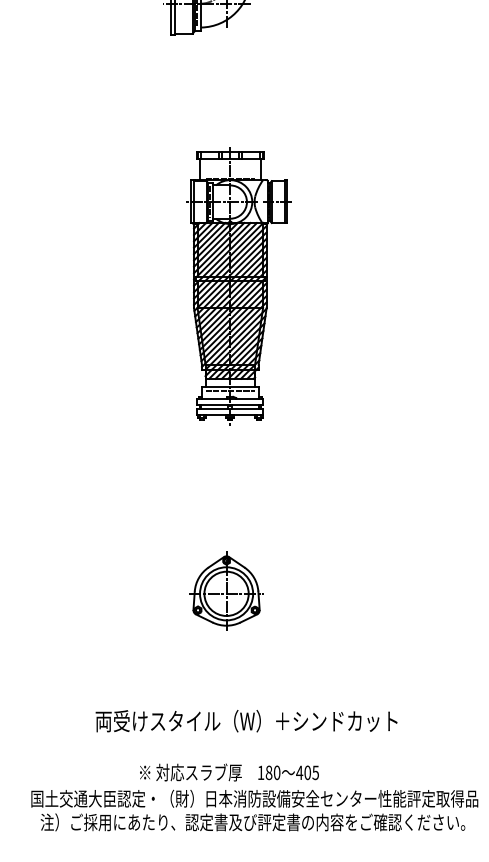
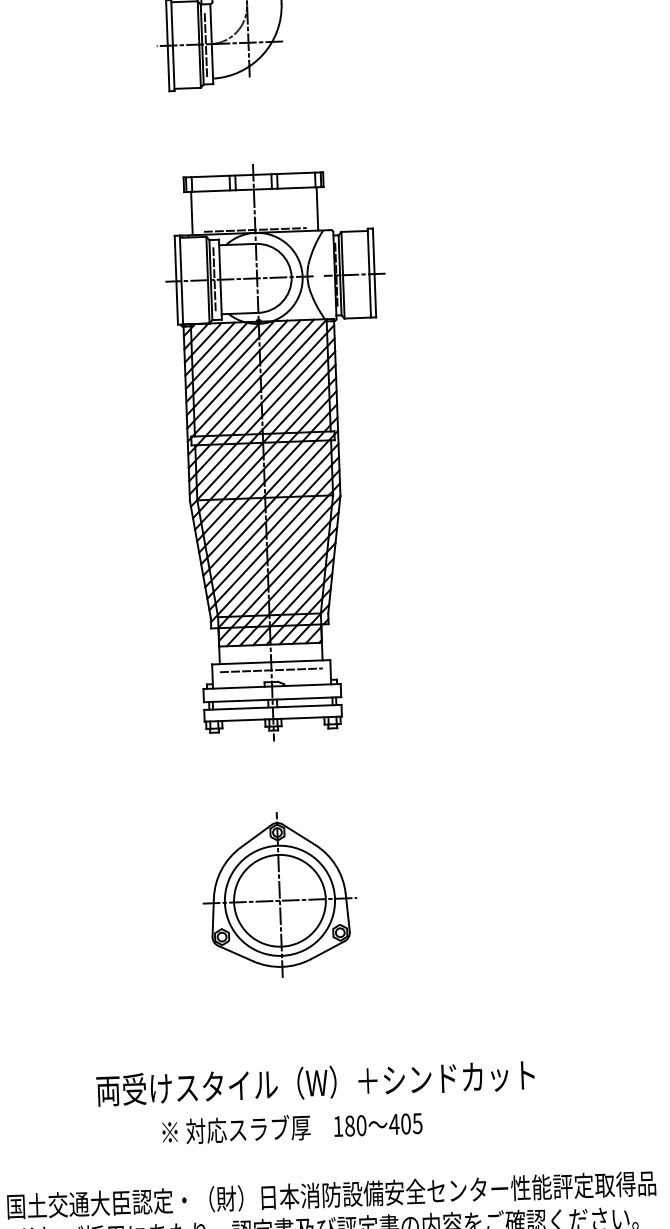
part: (238, 285) -> (280, 450), size x1.43
part: (226, 590) -> (279, 894), size x1.43
text: (229, 772) -> (292, 1127), moved

